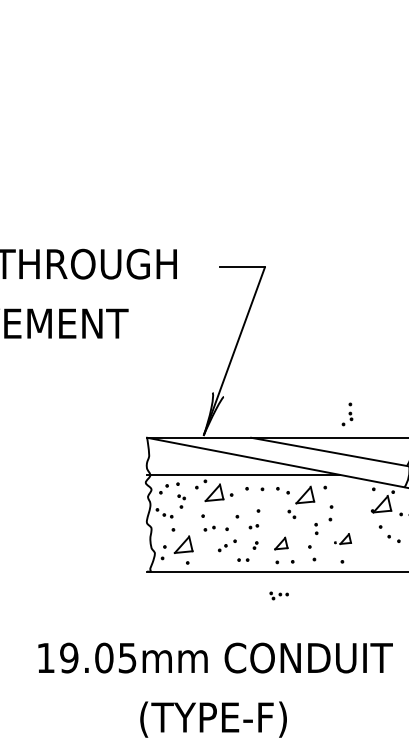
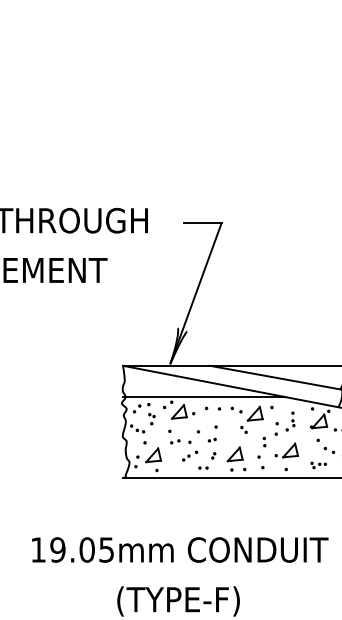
part: (347, 414) -> (290, 421), moved
part: (342, 538) -> (286, 450), size x1.67
part: (281, 543) -> (235, 454), size x1.43
part: (278, 595) -> (318, 465), moved

